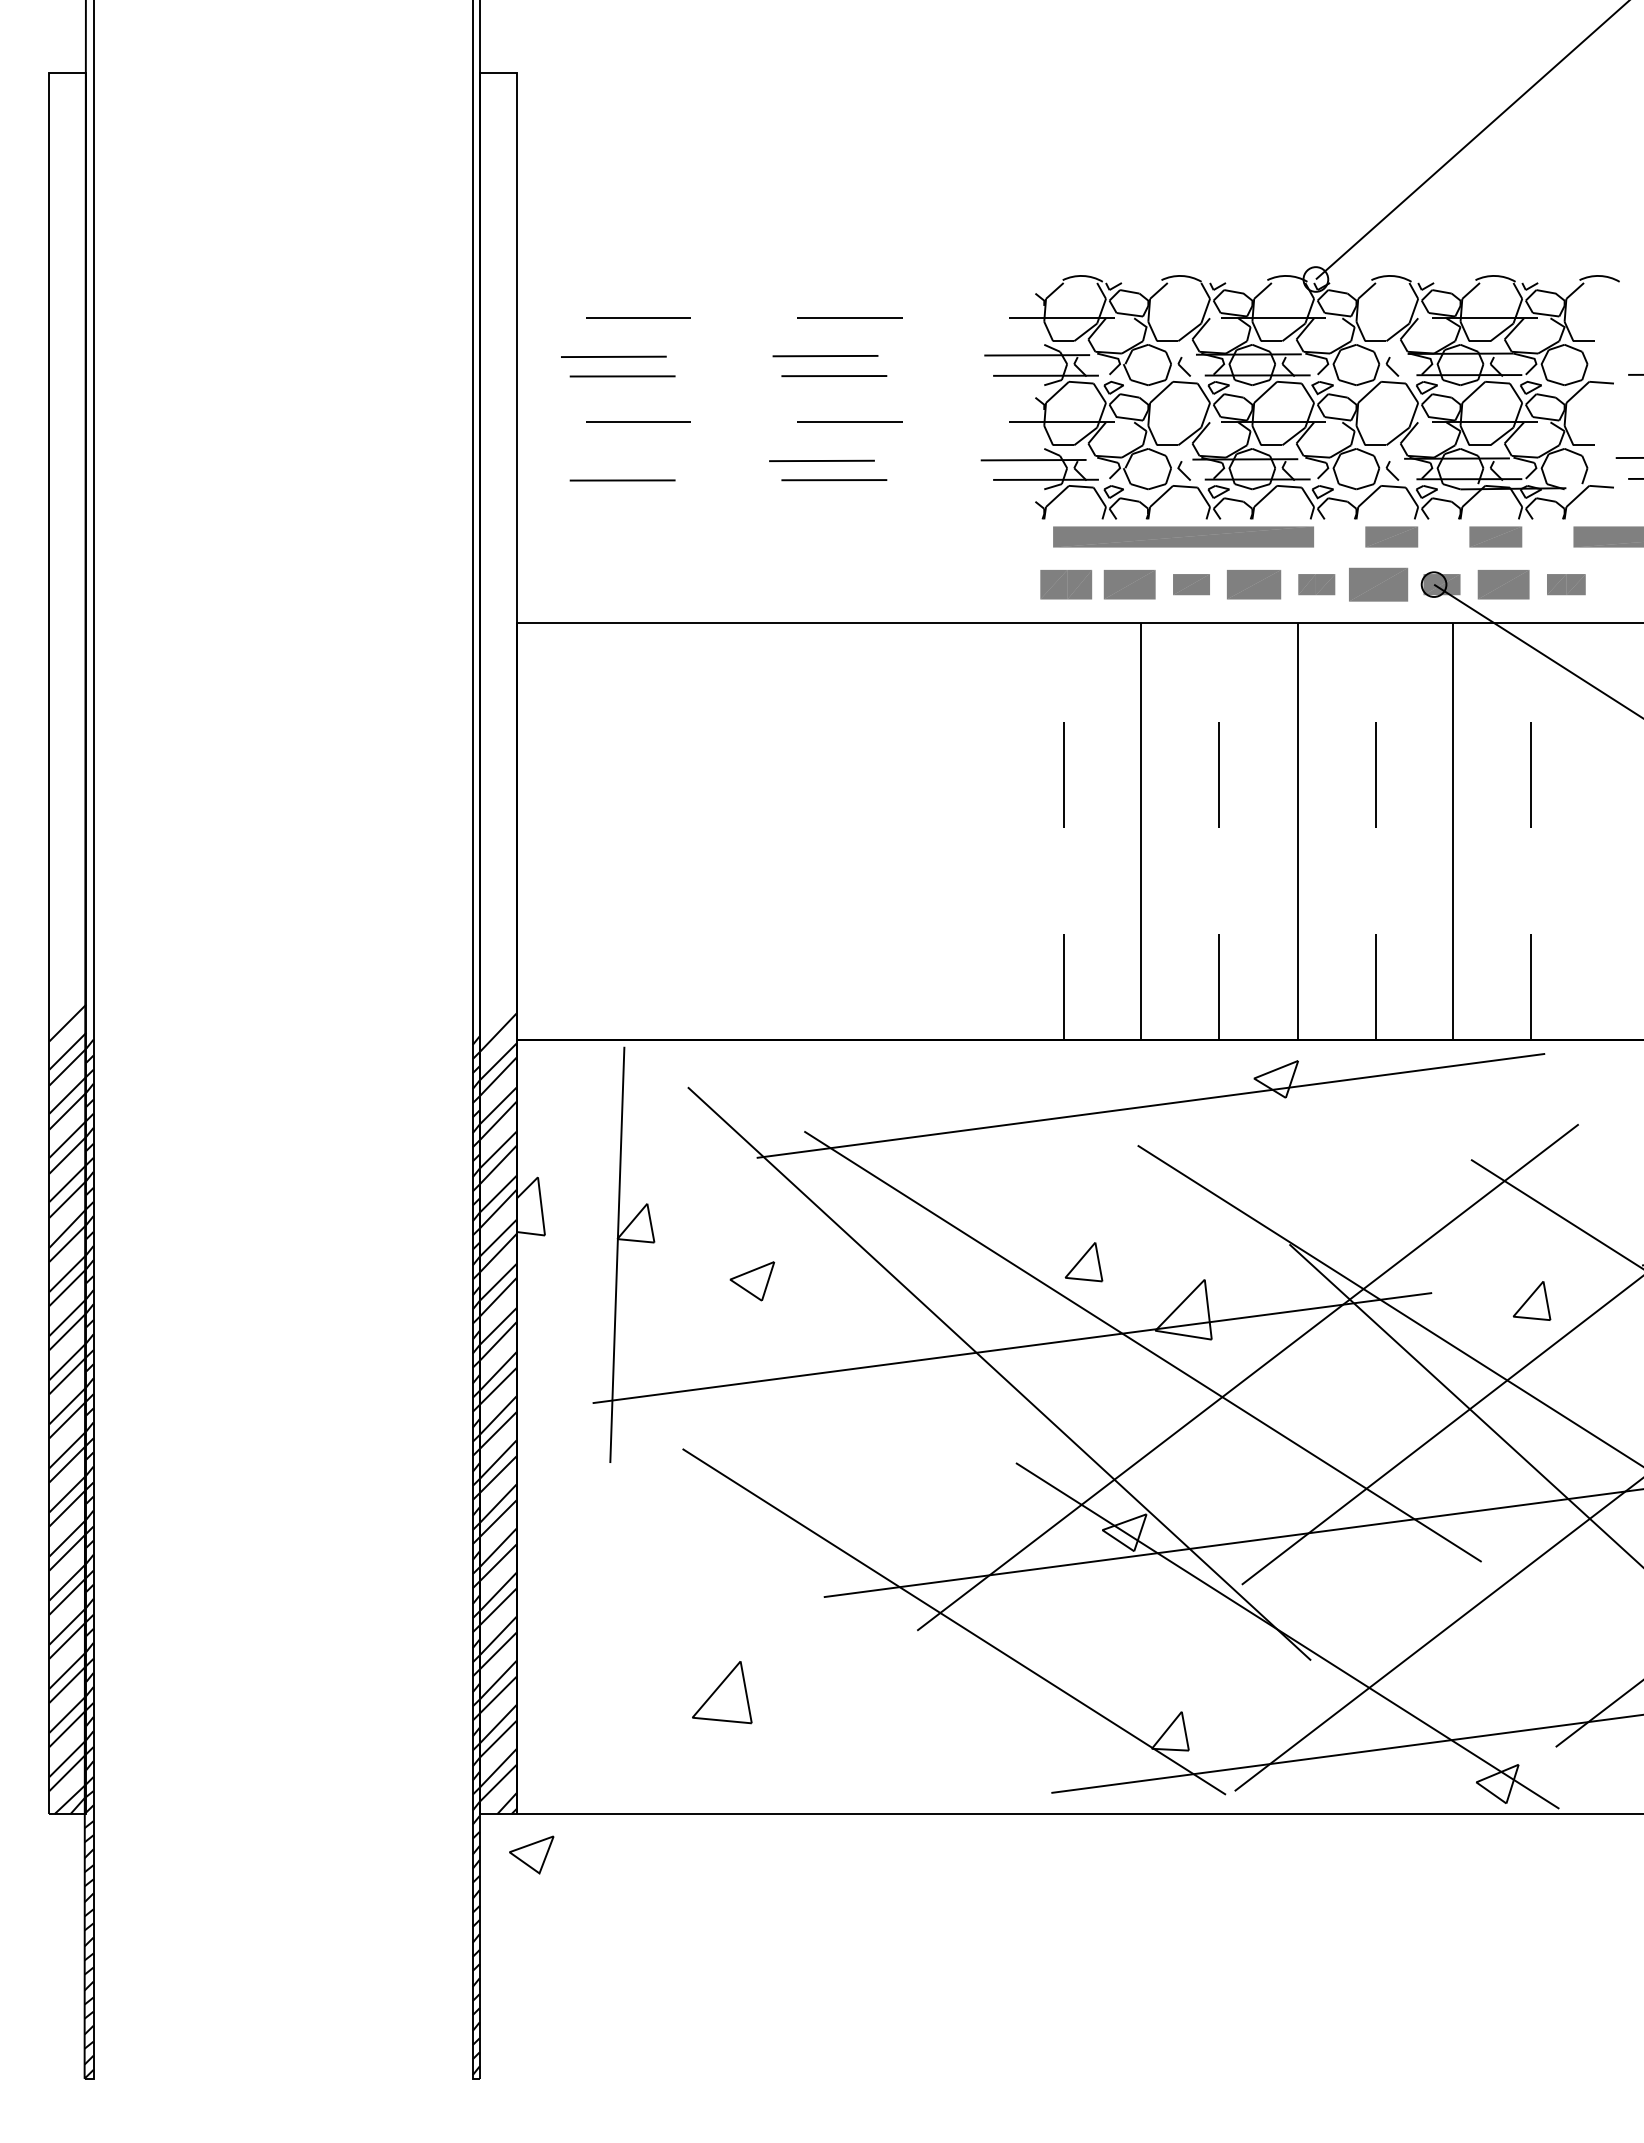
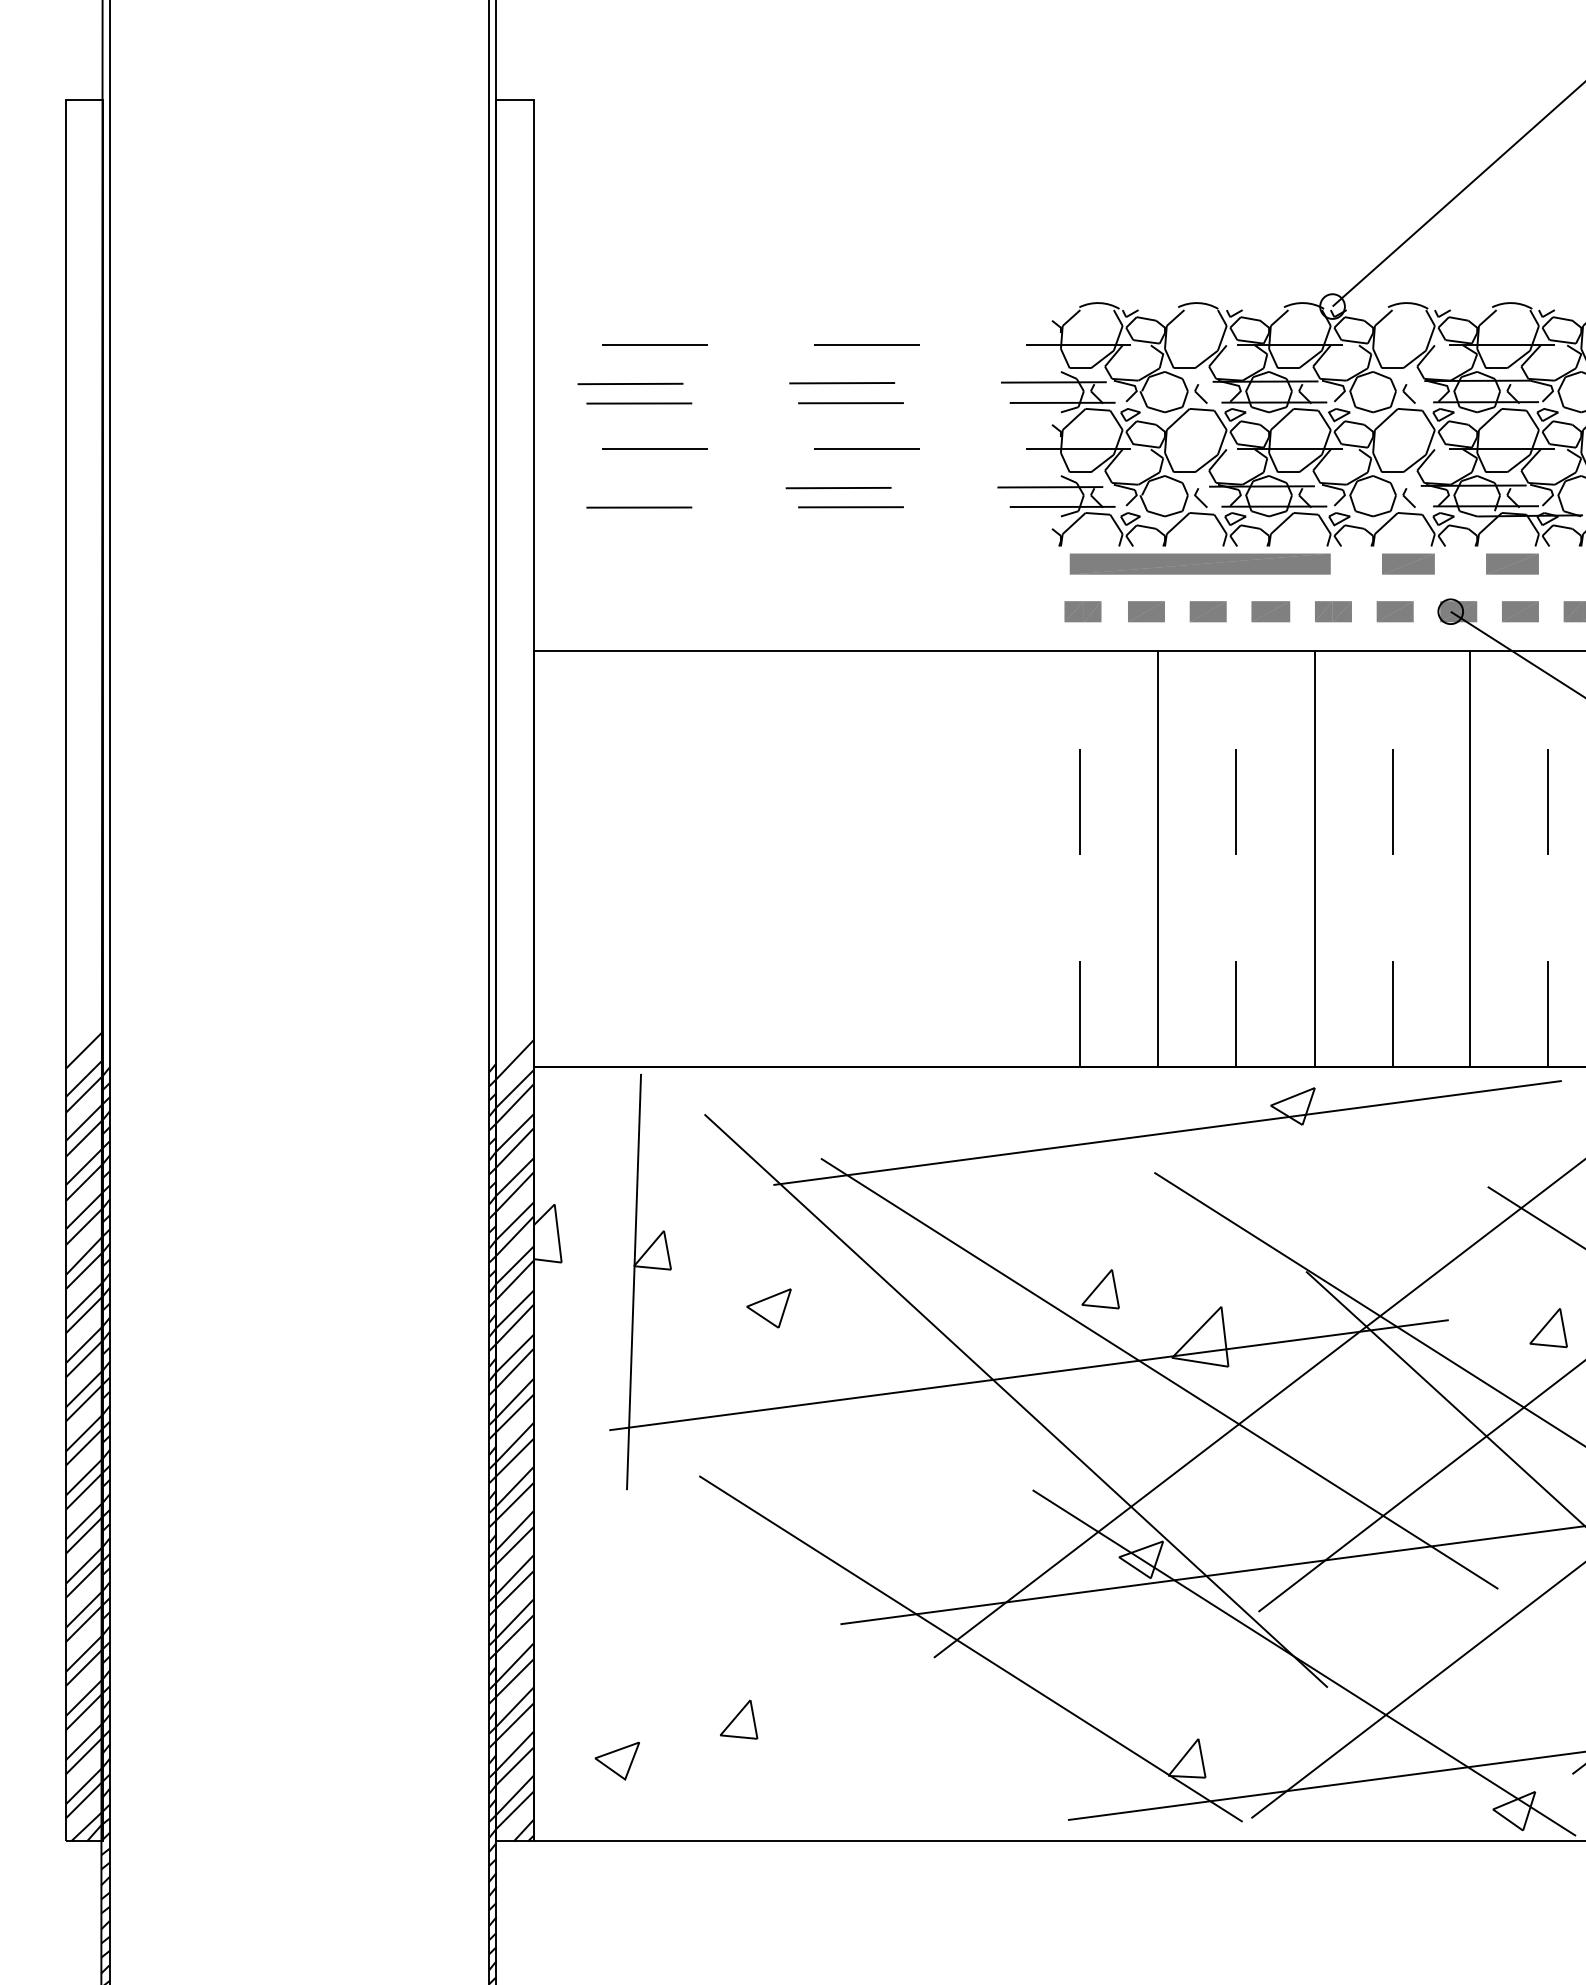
part: (1066, 584) -> (1083, 611), size x0.71
part: (1129, 584) -> (1146, 611), size x0.71
part: (1254, 584) -> (1271, 611), size x0.71
part: (1378, 584) -> (1395, 611), size x0.62
part: (1503, 584) -> (1520, 611), size x0.71
part: (722, 1692) -> (739, 1719), size x0.62
part: (531, 1854) -> (617, 1760), moved

